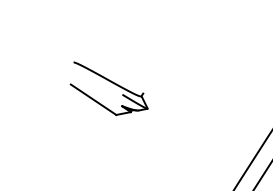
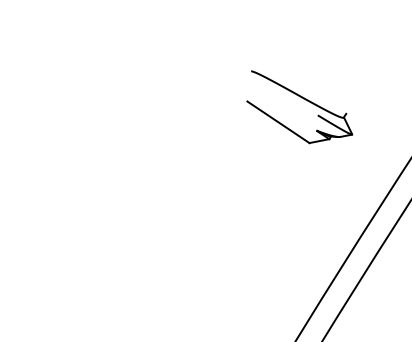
part: (111, 83) -> (303, 99), moved

